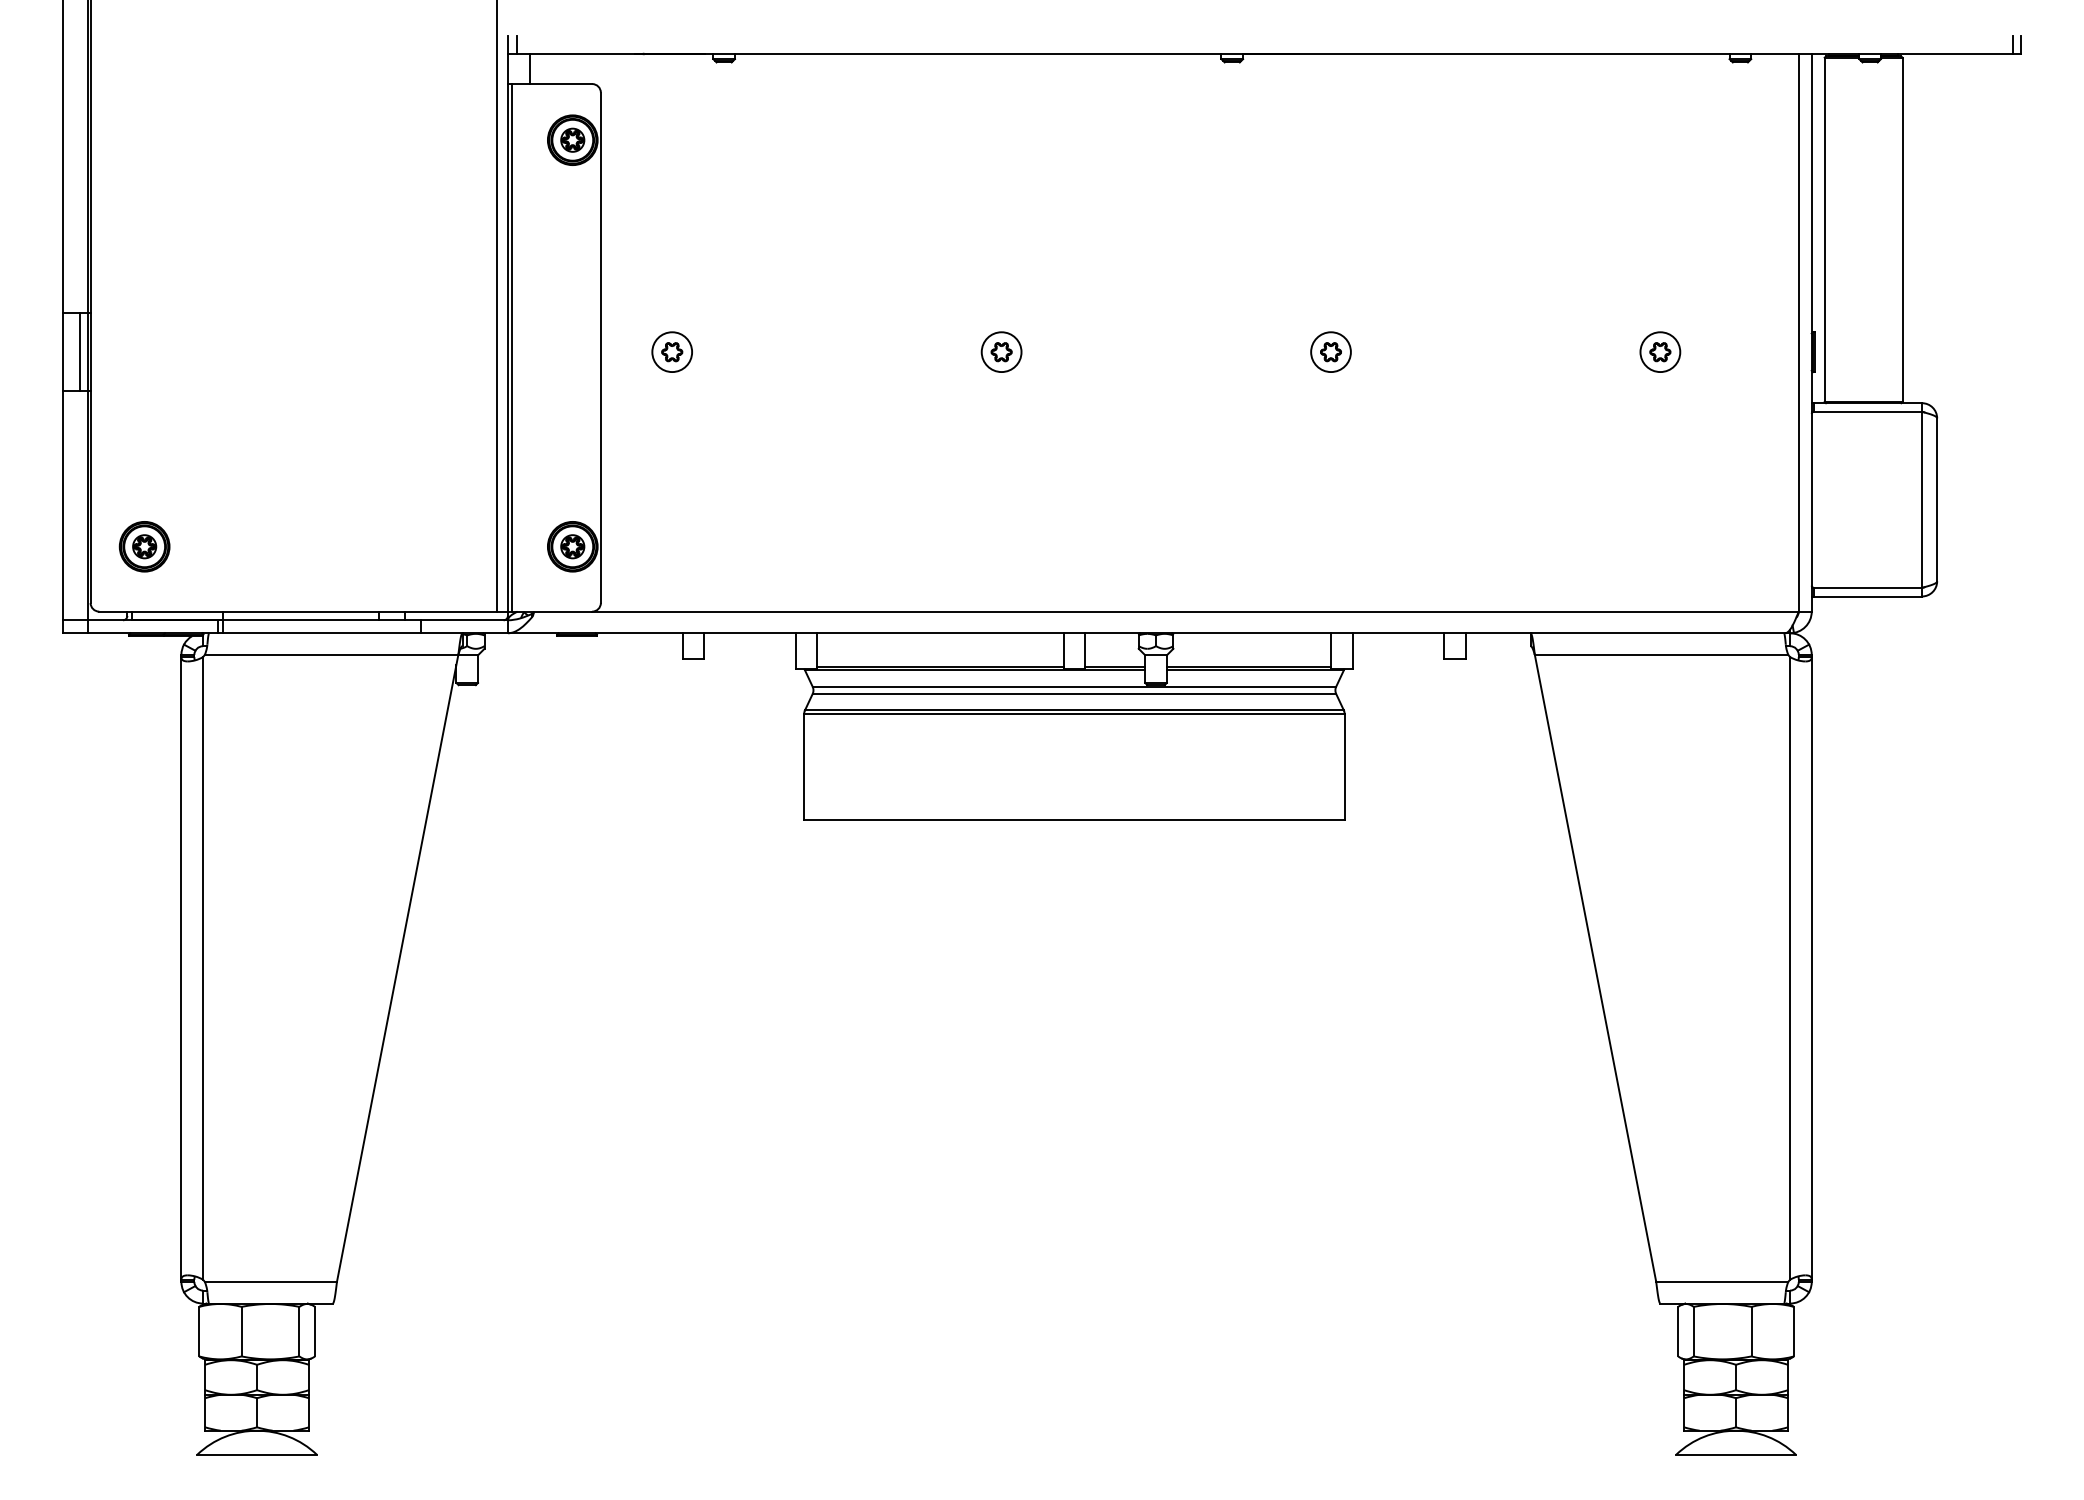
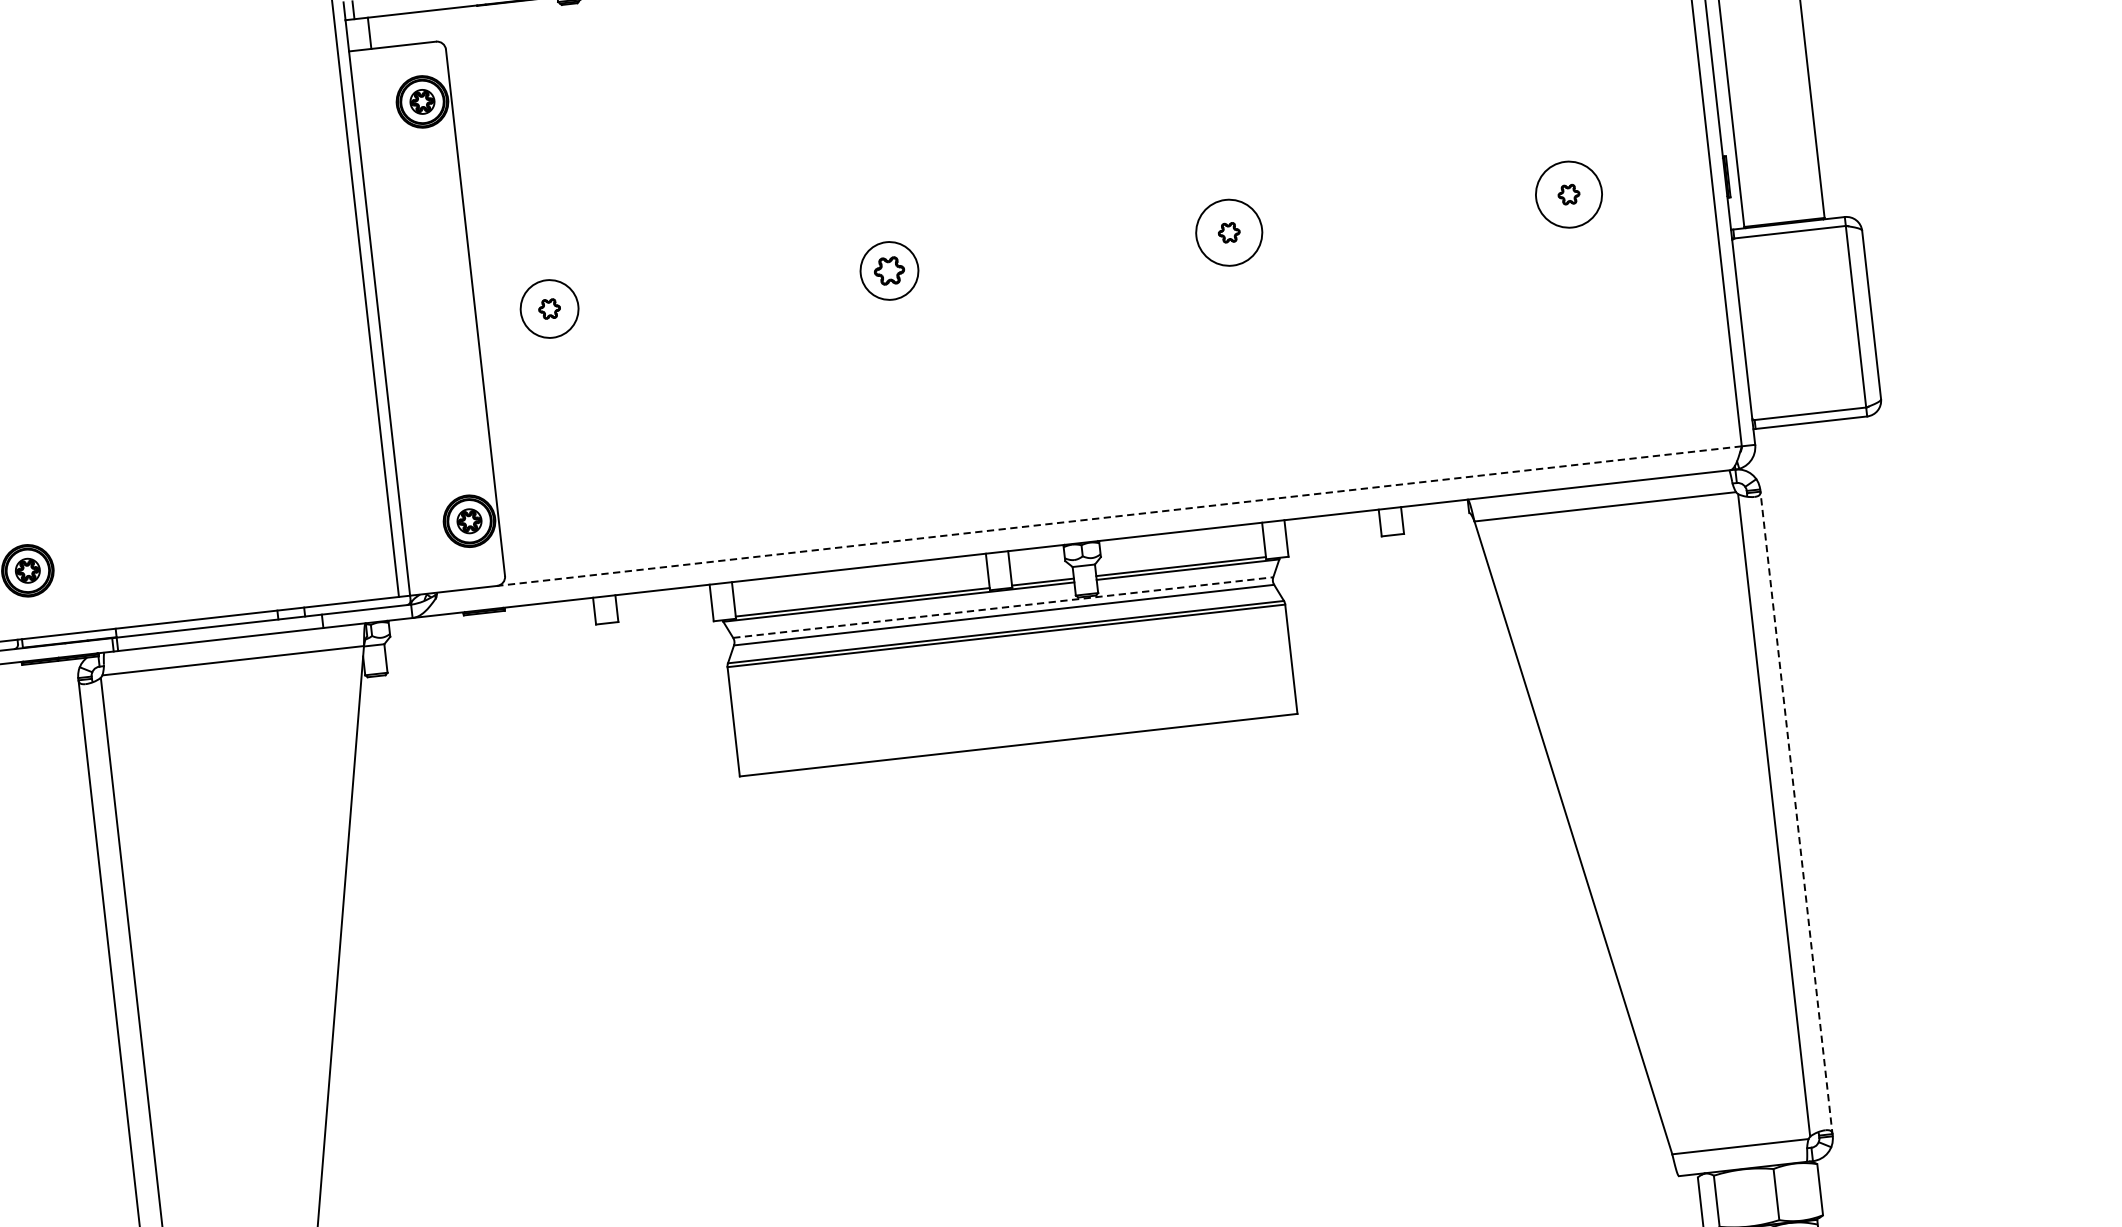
line: (512, 347) -> (384, 322), removed
part: (1001, 351) -> (889, 270), size x1.4
circle: (672, 352) -> (549, 309), size x1.4
circle: (1330, 352) -> (1228, 233), size x1.6
circle: (1660, 352) -> (1569, 195), size x1.6
line: (1195, 611) -> (1119, 516), solid -> dashed
line: (1074, 686) -> (1003, 607), solid -> dashed
line: (1811, 968) -> (1796, 813), solid -> dashed

